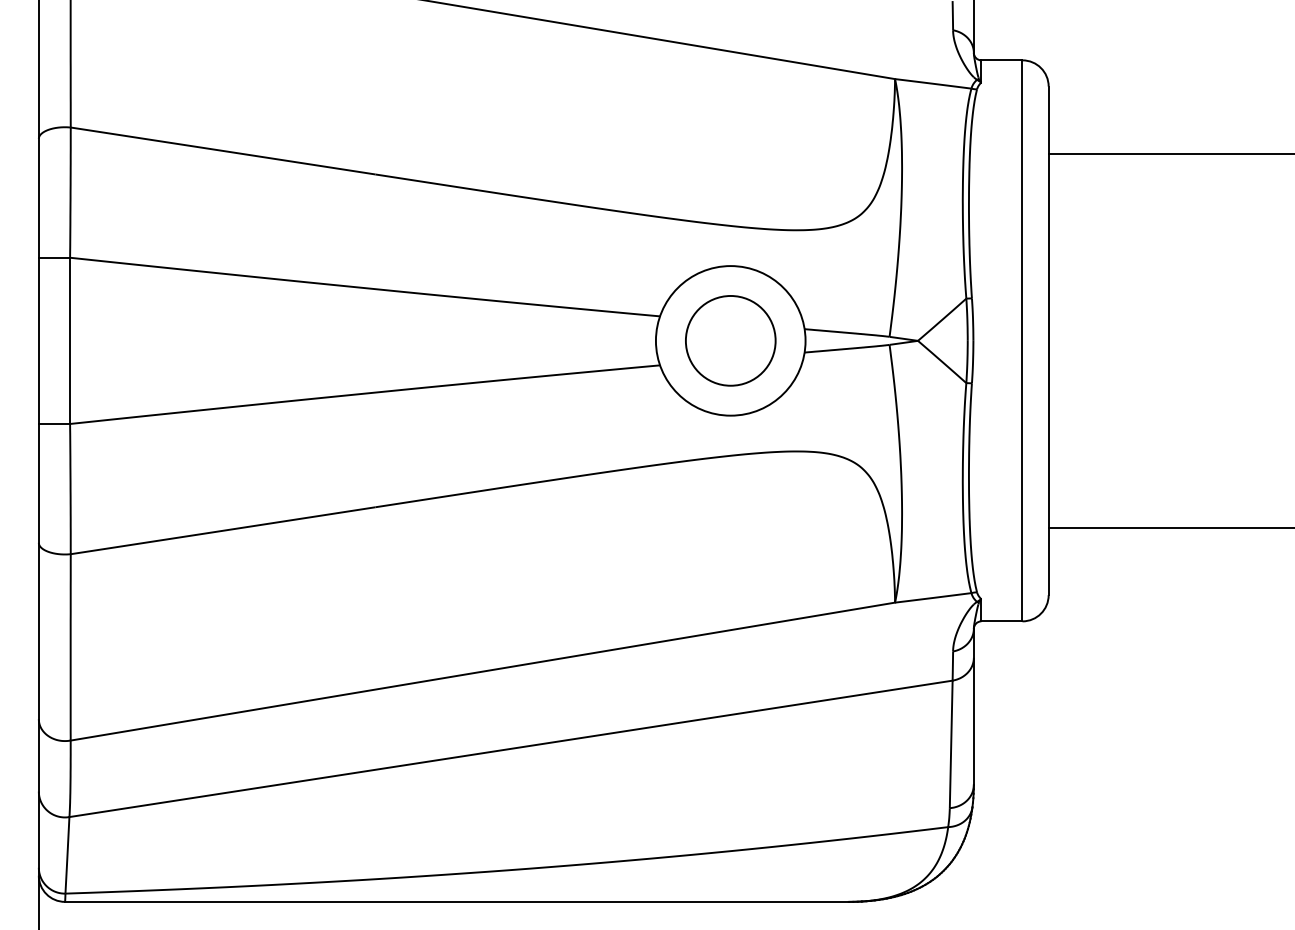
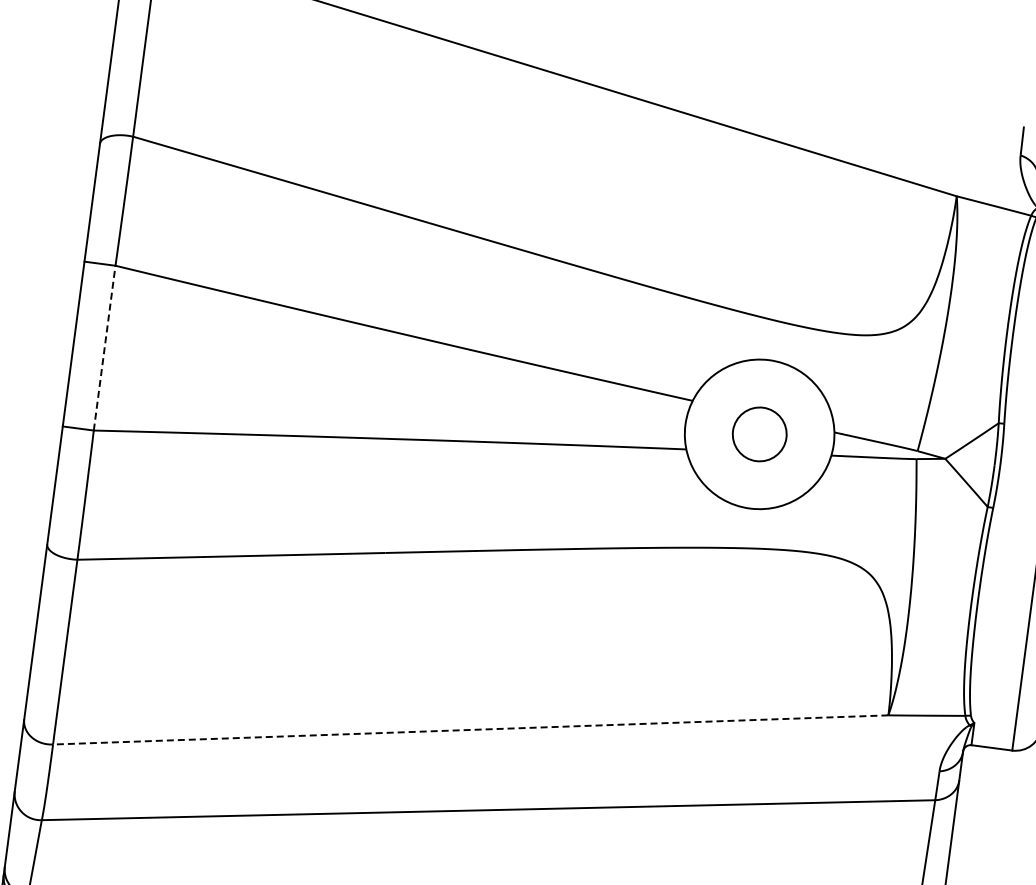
line: (70, 340) -> (105, 347), solid -> dashed
circle: (730, 340) -> (759, 433), size x0.6
line: (482, 671) -> (470, 729), solid -> dashed

